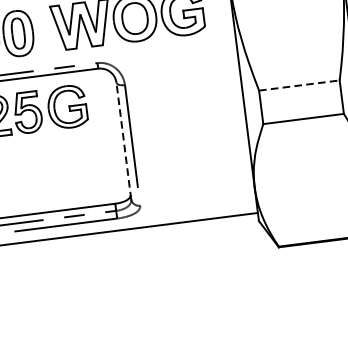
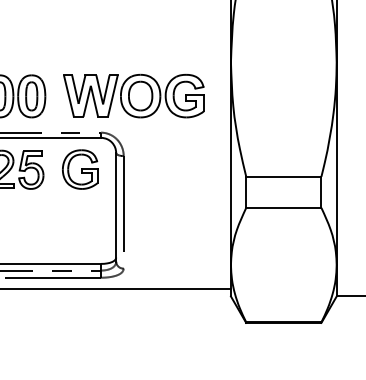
line: (298, 85) -> (283, 176), dashed -> solid
part: (67, 106) -> (80, 169), moved
line: (124, 140) -> (116, 206), dashed -> solid

